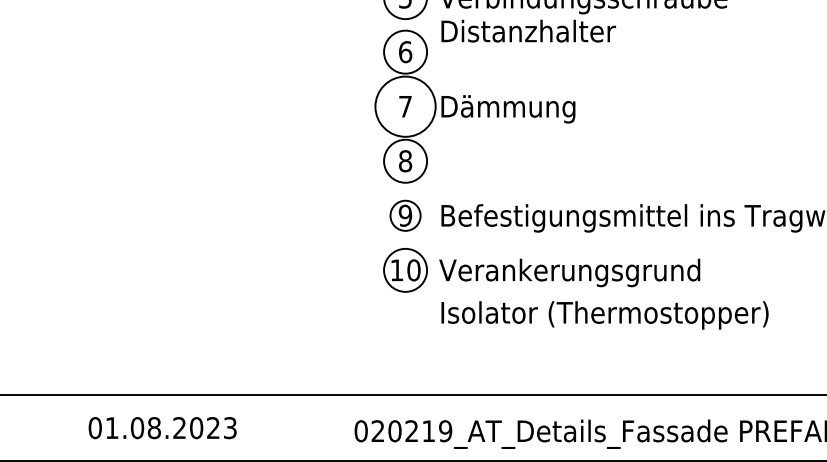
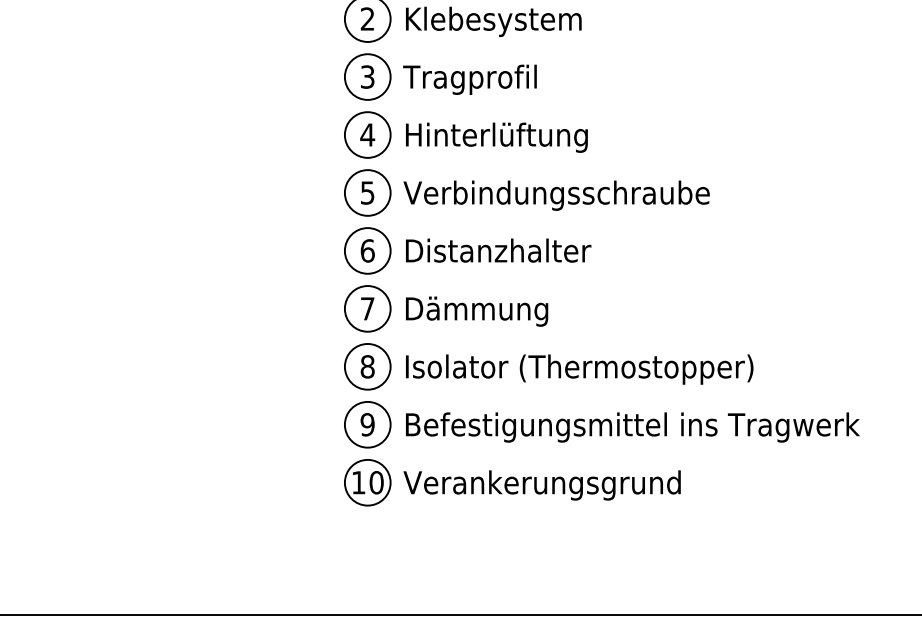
text: (528, 31) -> (498, 250), moved
circle: (405, 106) -> (367, 308), size x0.71
circle: (405, 215) -> (367, 424), size x1.43
text: (604, 315) -> (579, 369), moved

